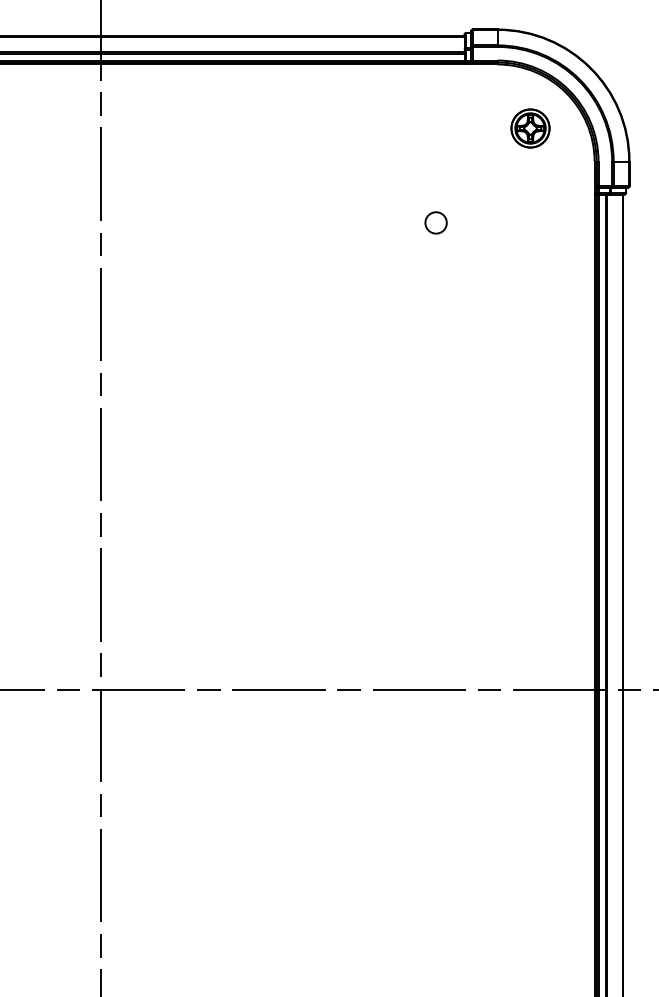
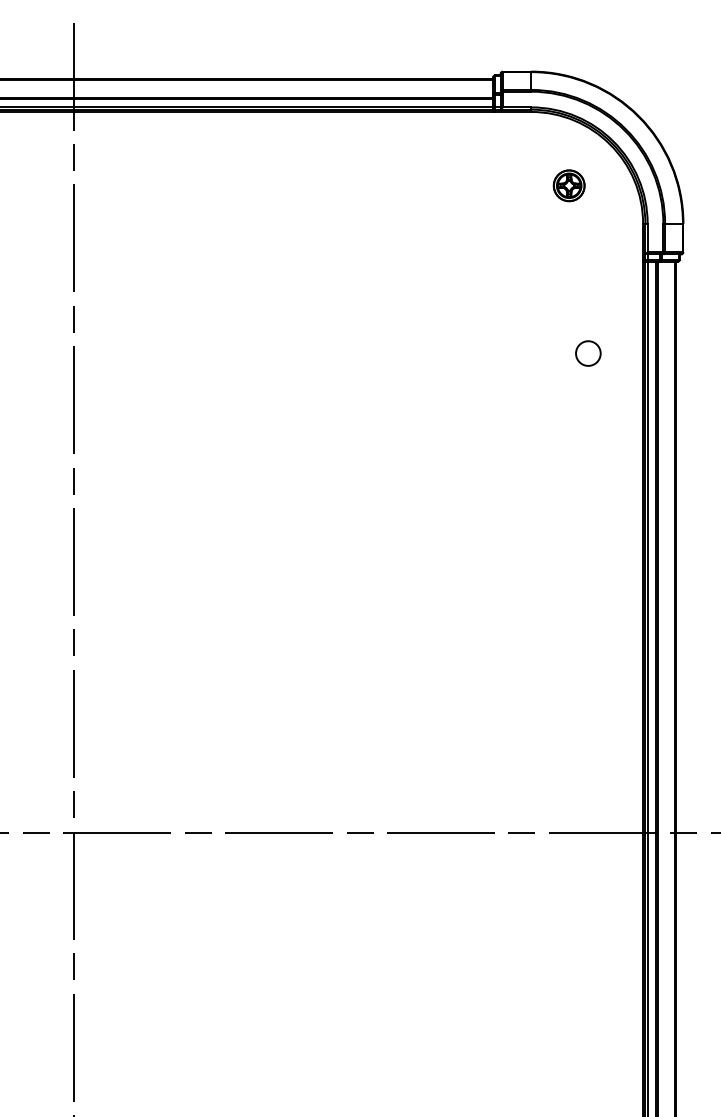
part: (530, 128) -> (569, 185), size x0.7
circle: (435, 222) -> (587, 353), moved

